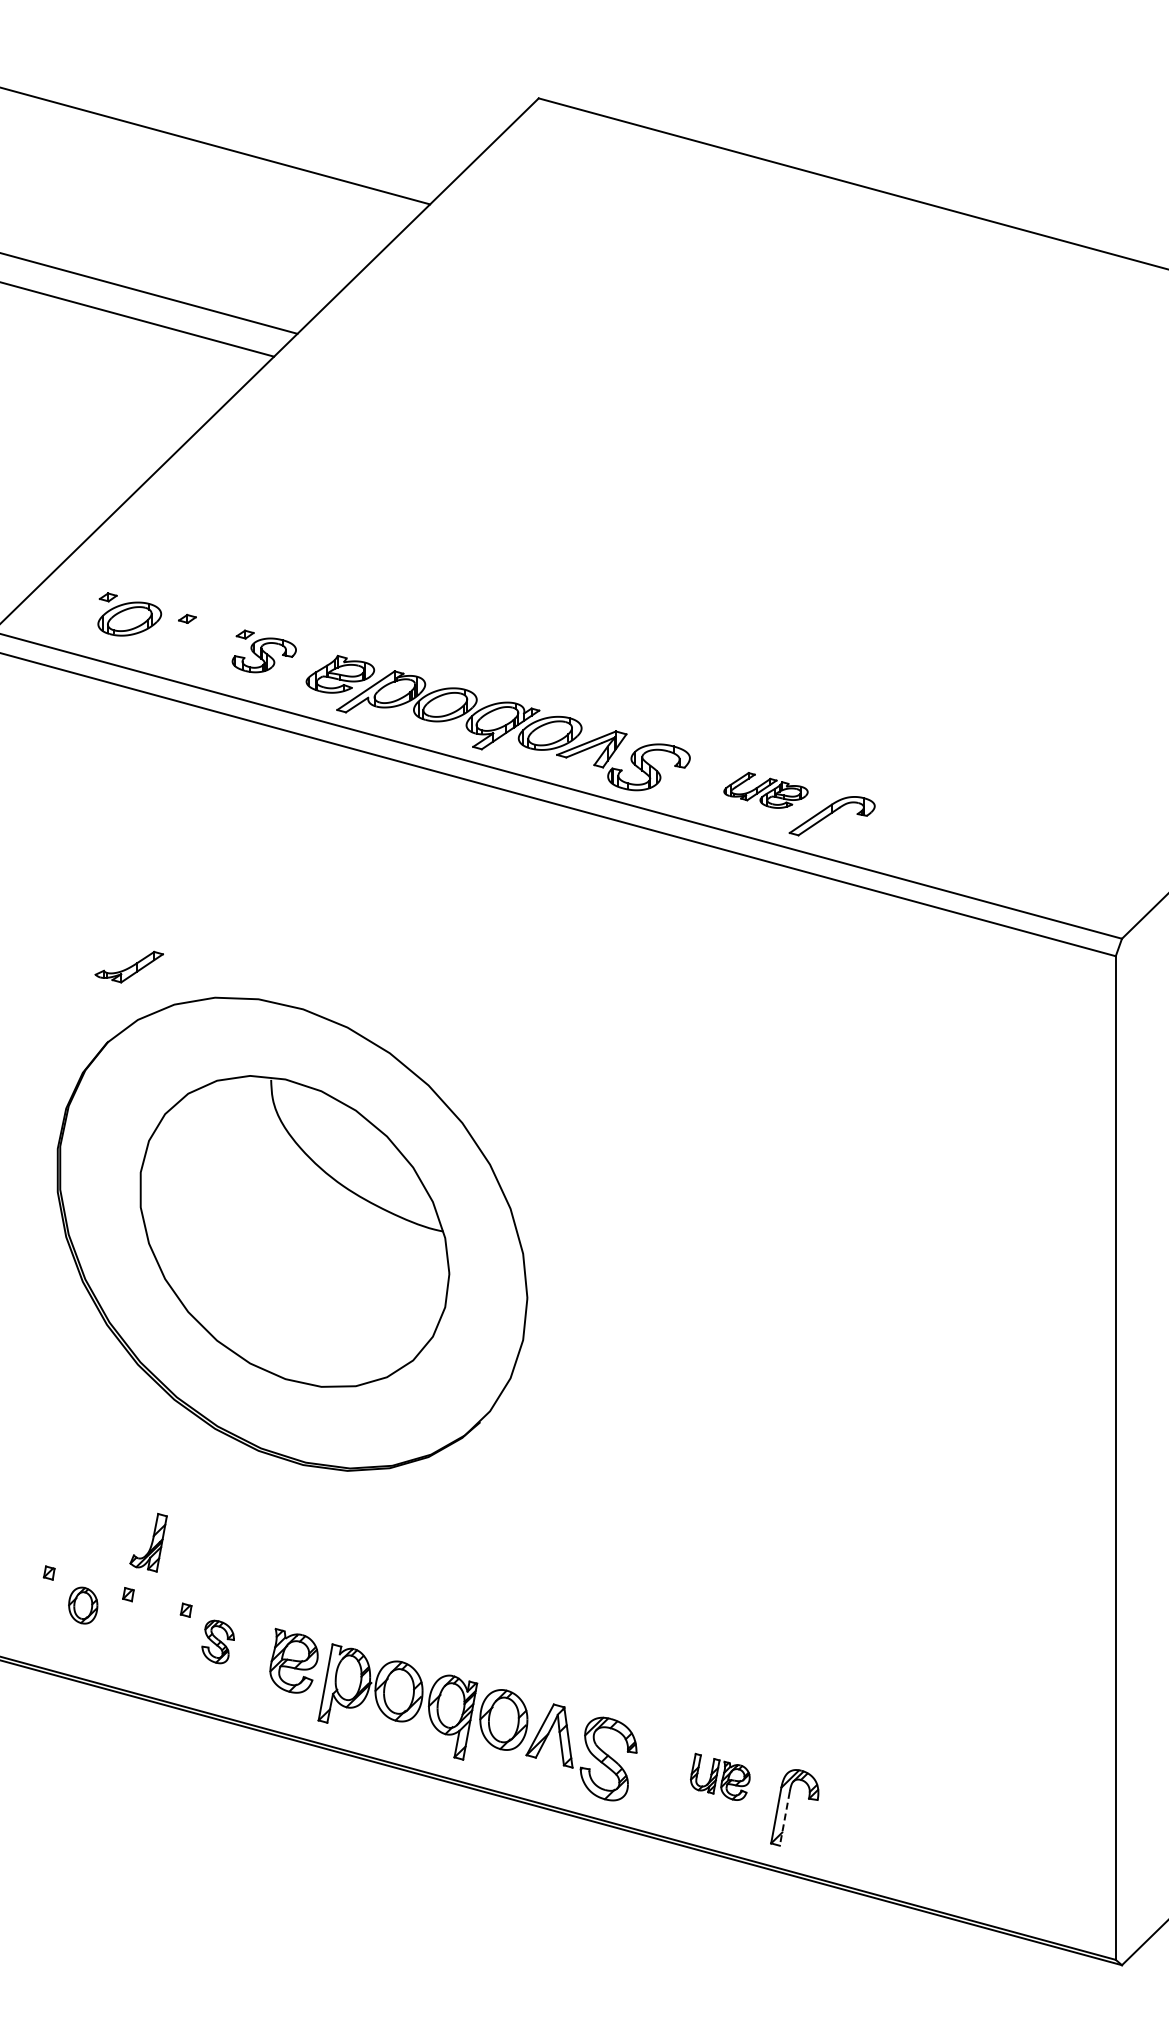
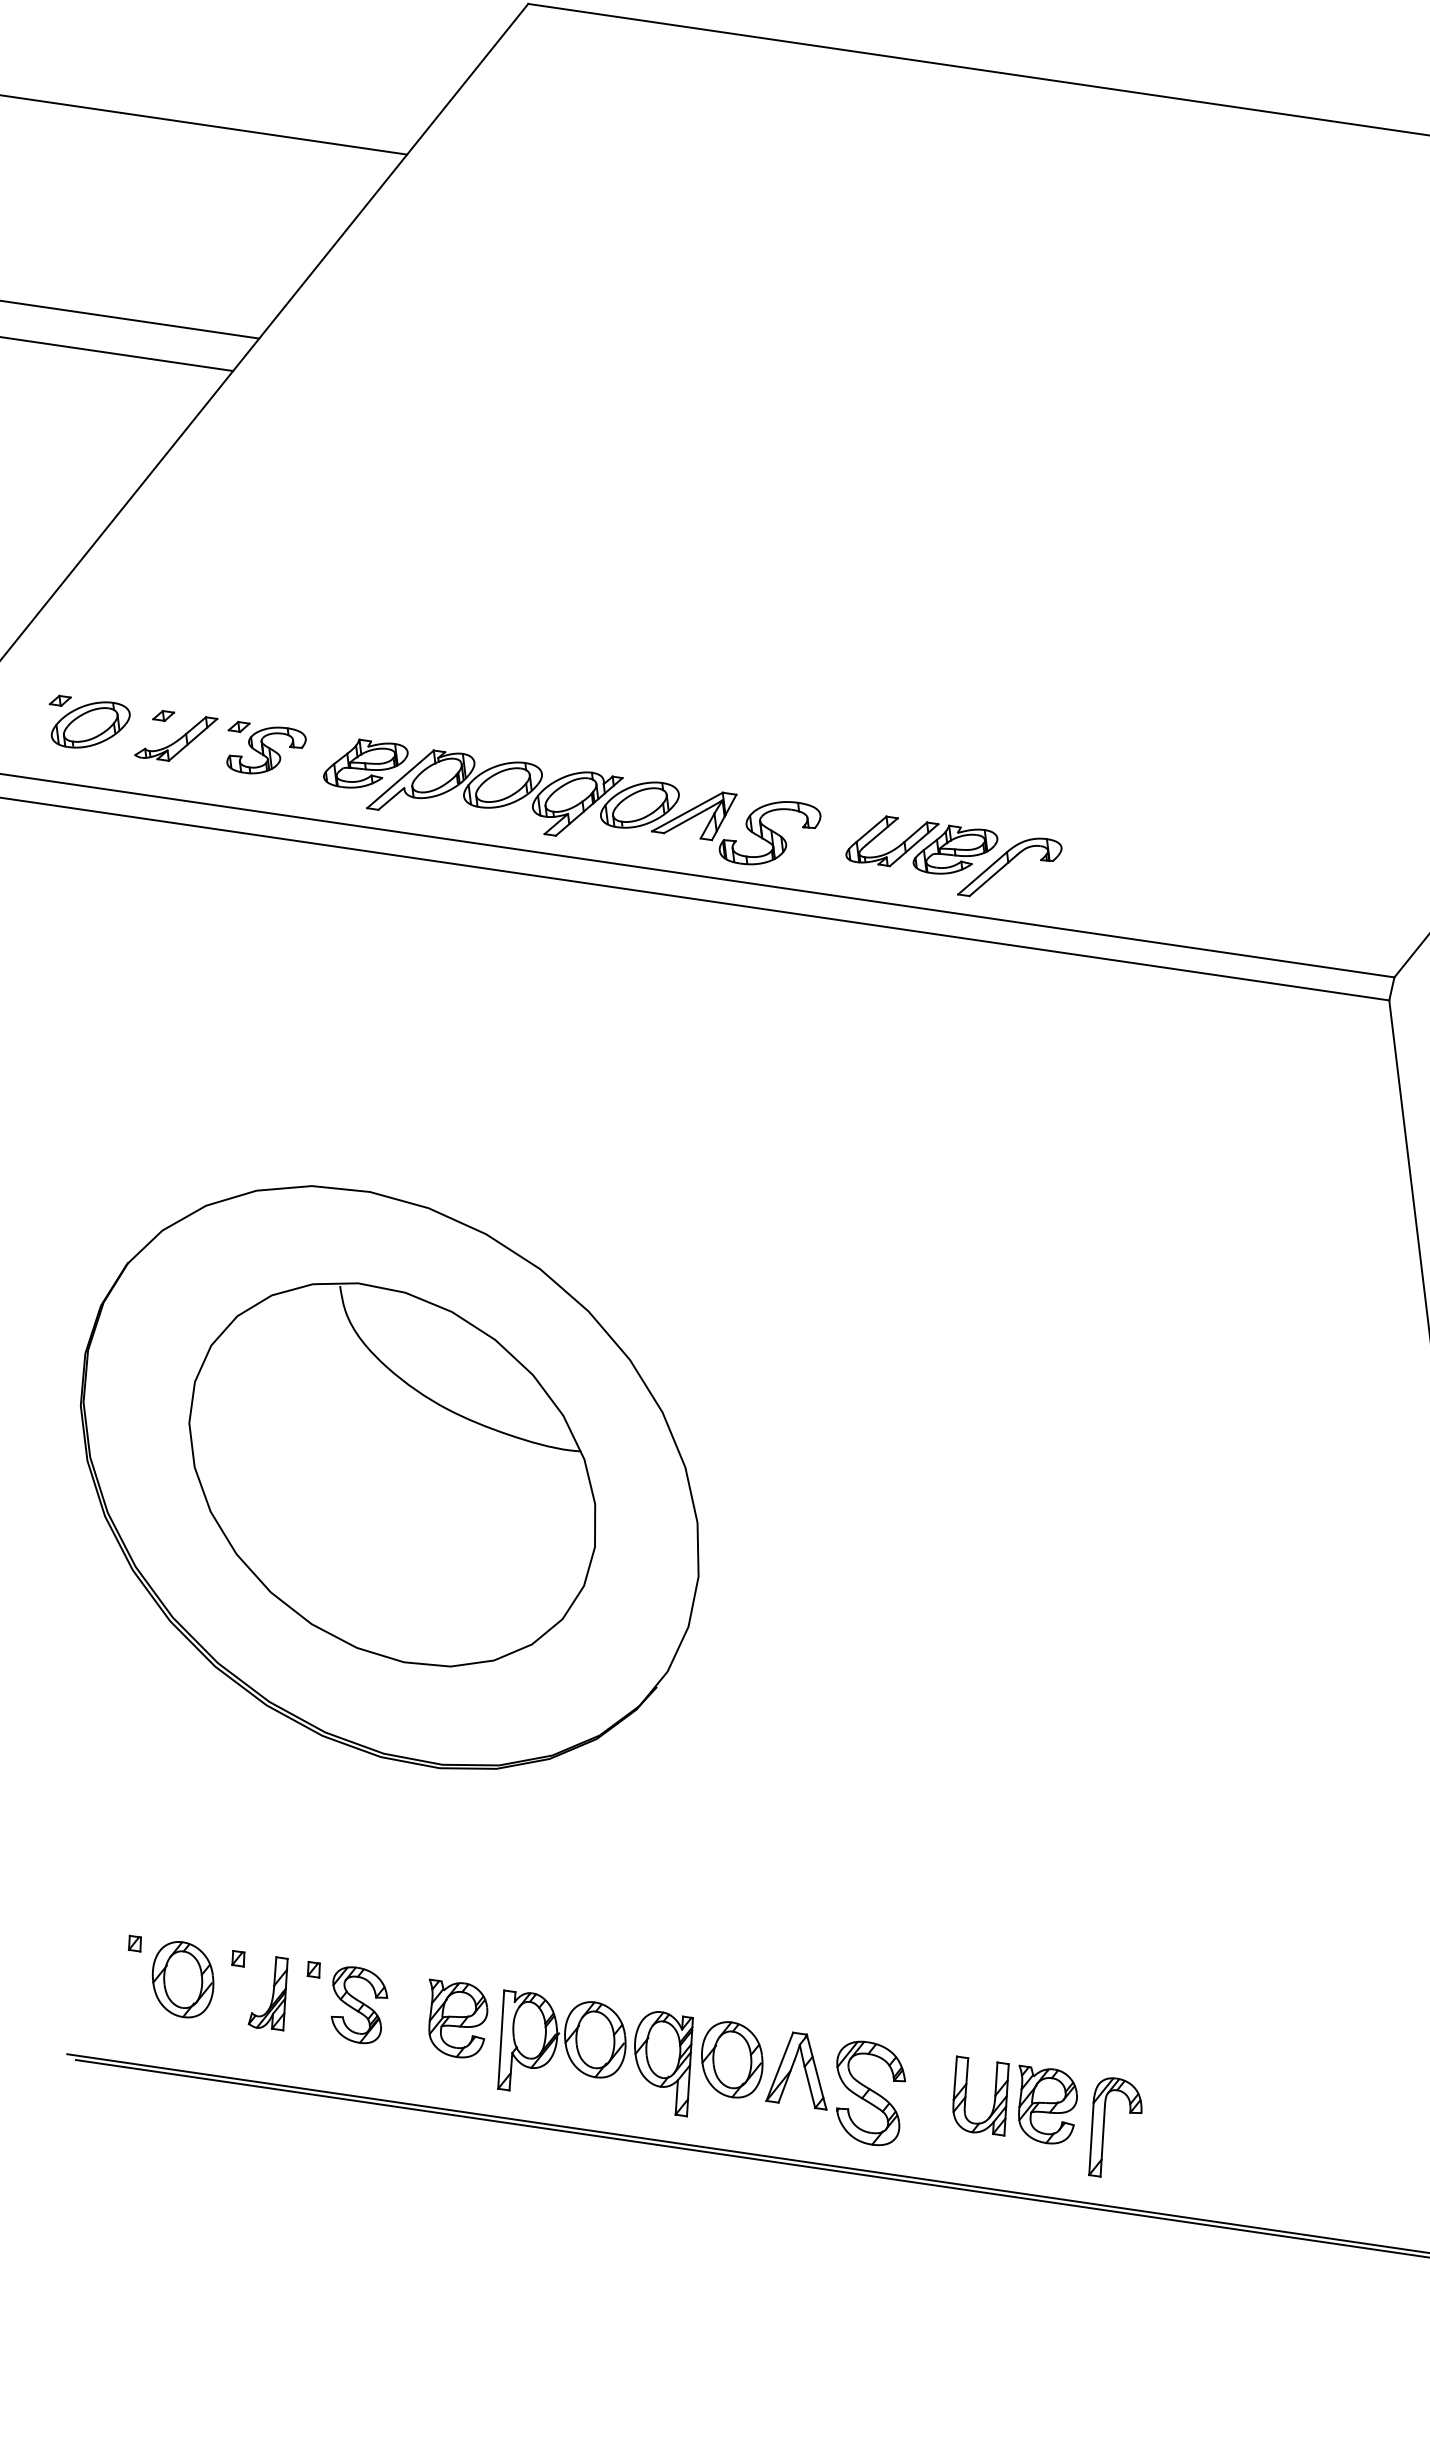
part: (765, 790) -> (920, 844), size x1.43
part: (128, 966) -> (175, 739), moved
part: (148, 1542) -> (268, 1994), moved
part: (82, 1605) -> (181, 1979), size x1.67
part: (217, 1641) -> (358, 2004), size x1.43
part: (720, 1776) -> (1014, 2098), size x1.67
line: (784, 1819) -> (1102, 2142), dashed -> solid

